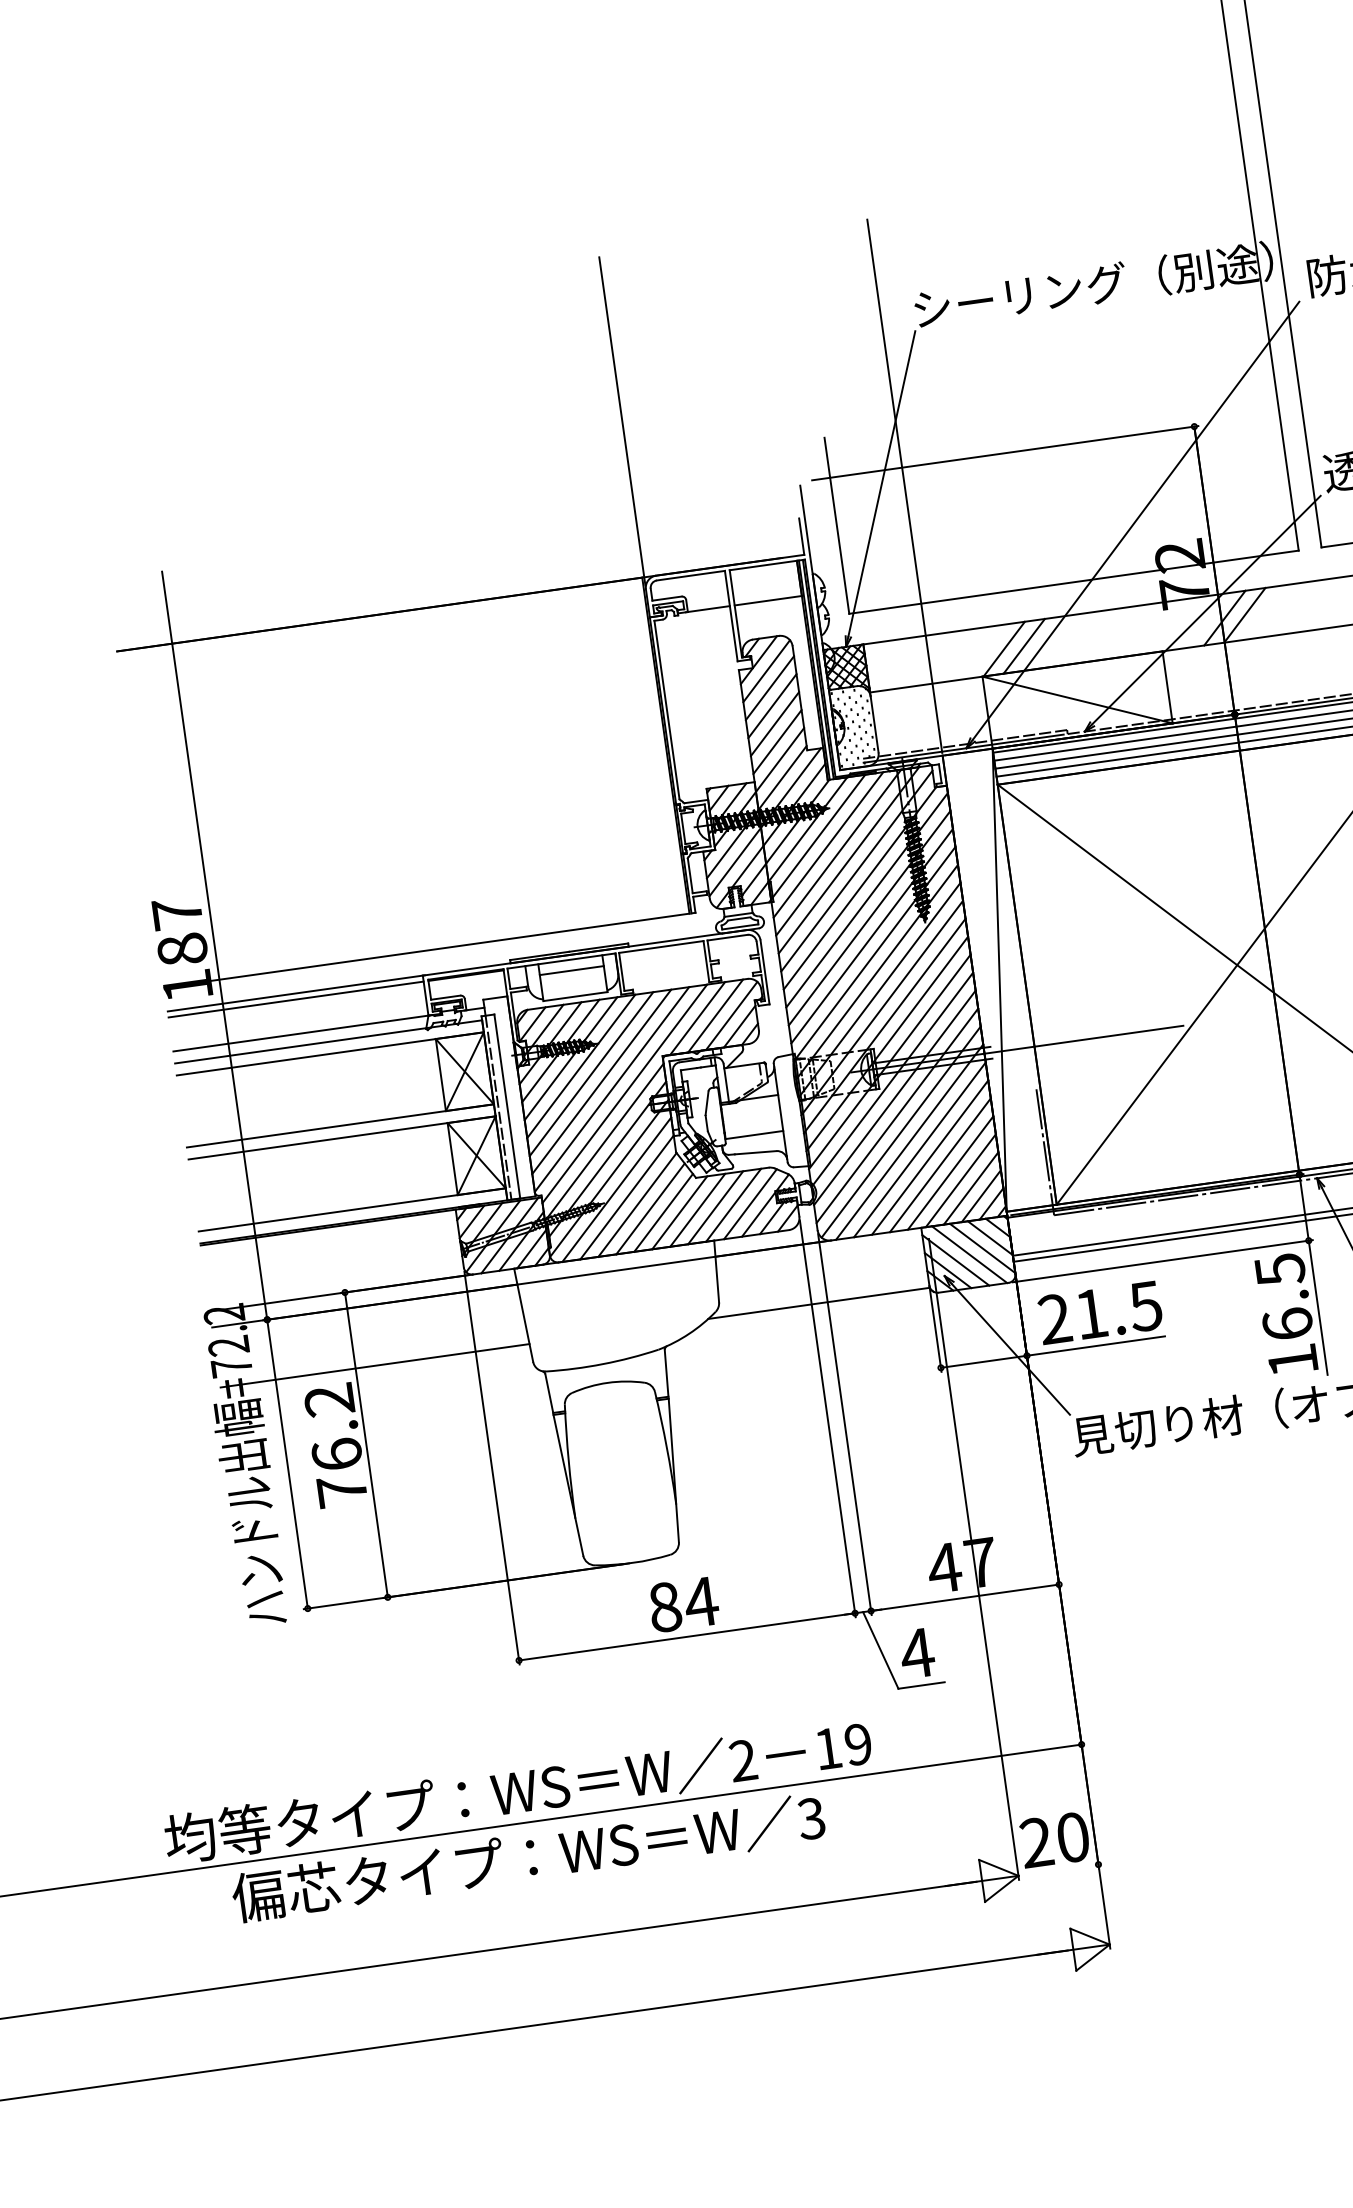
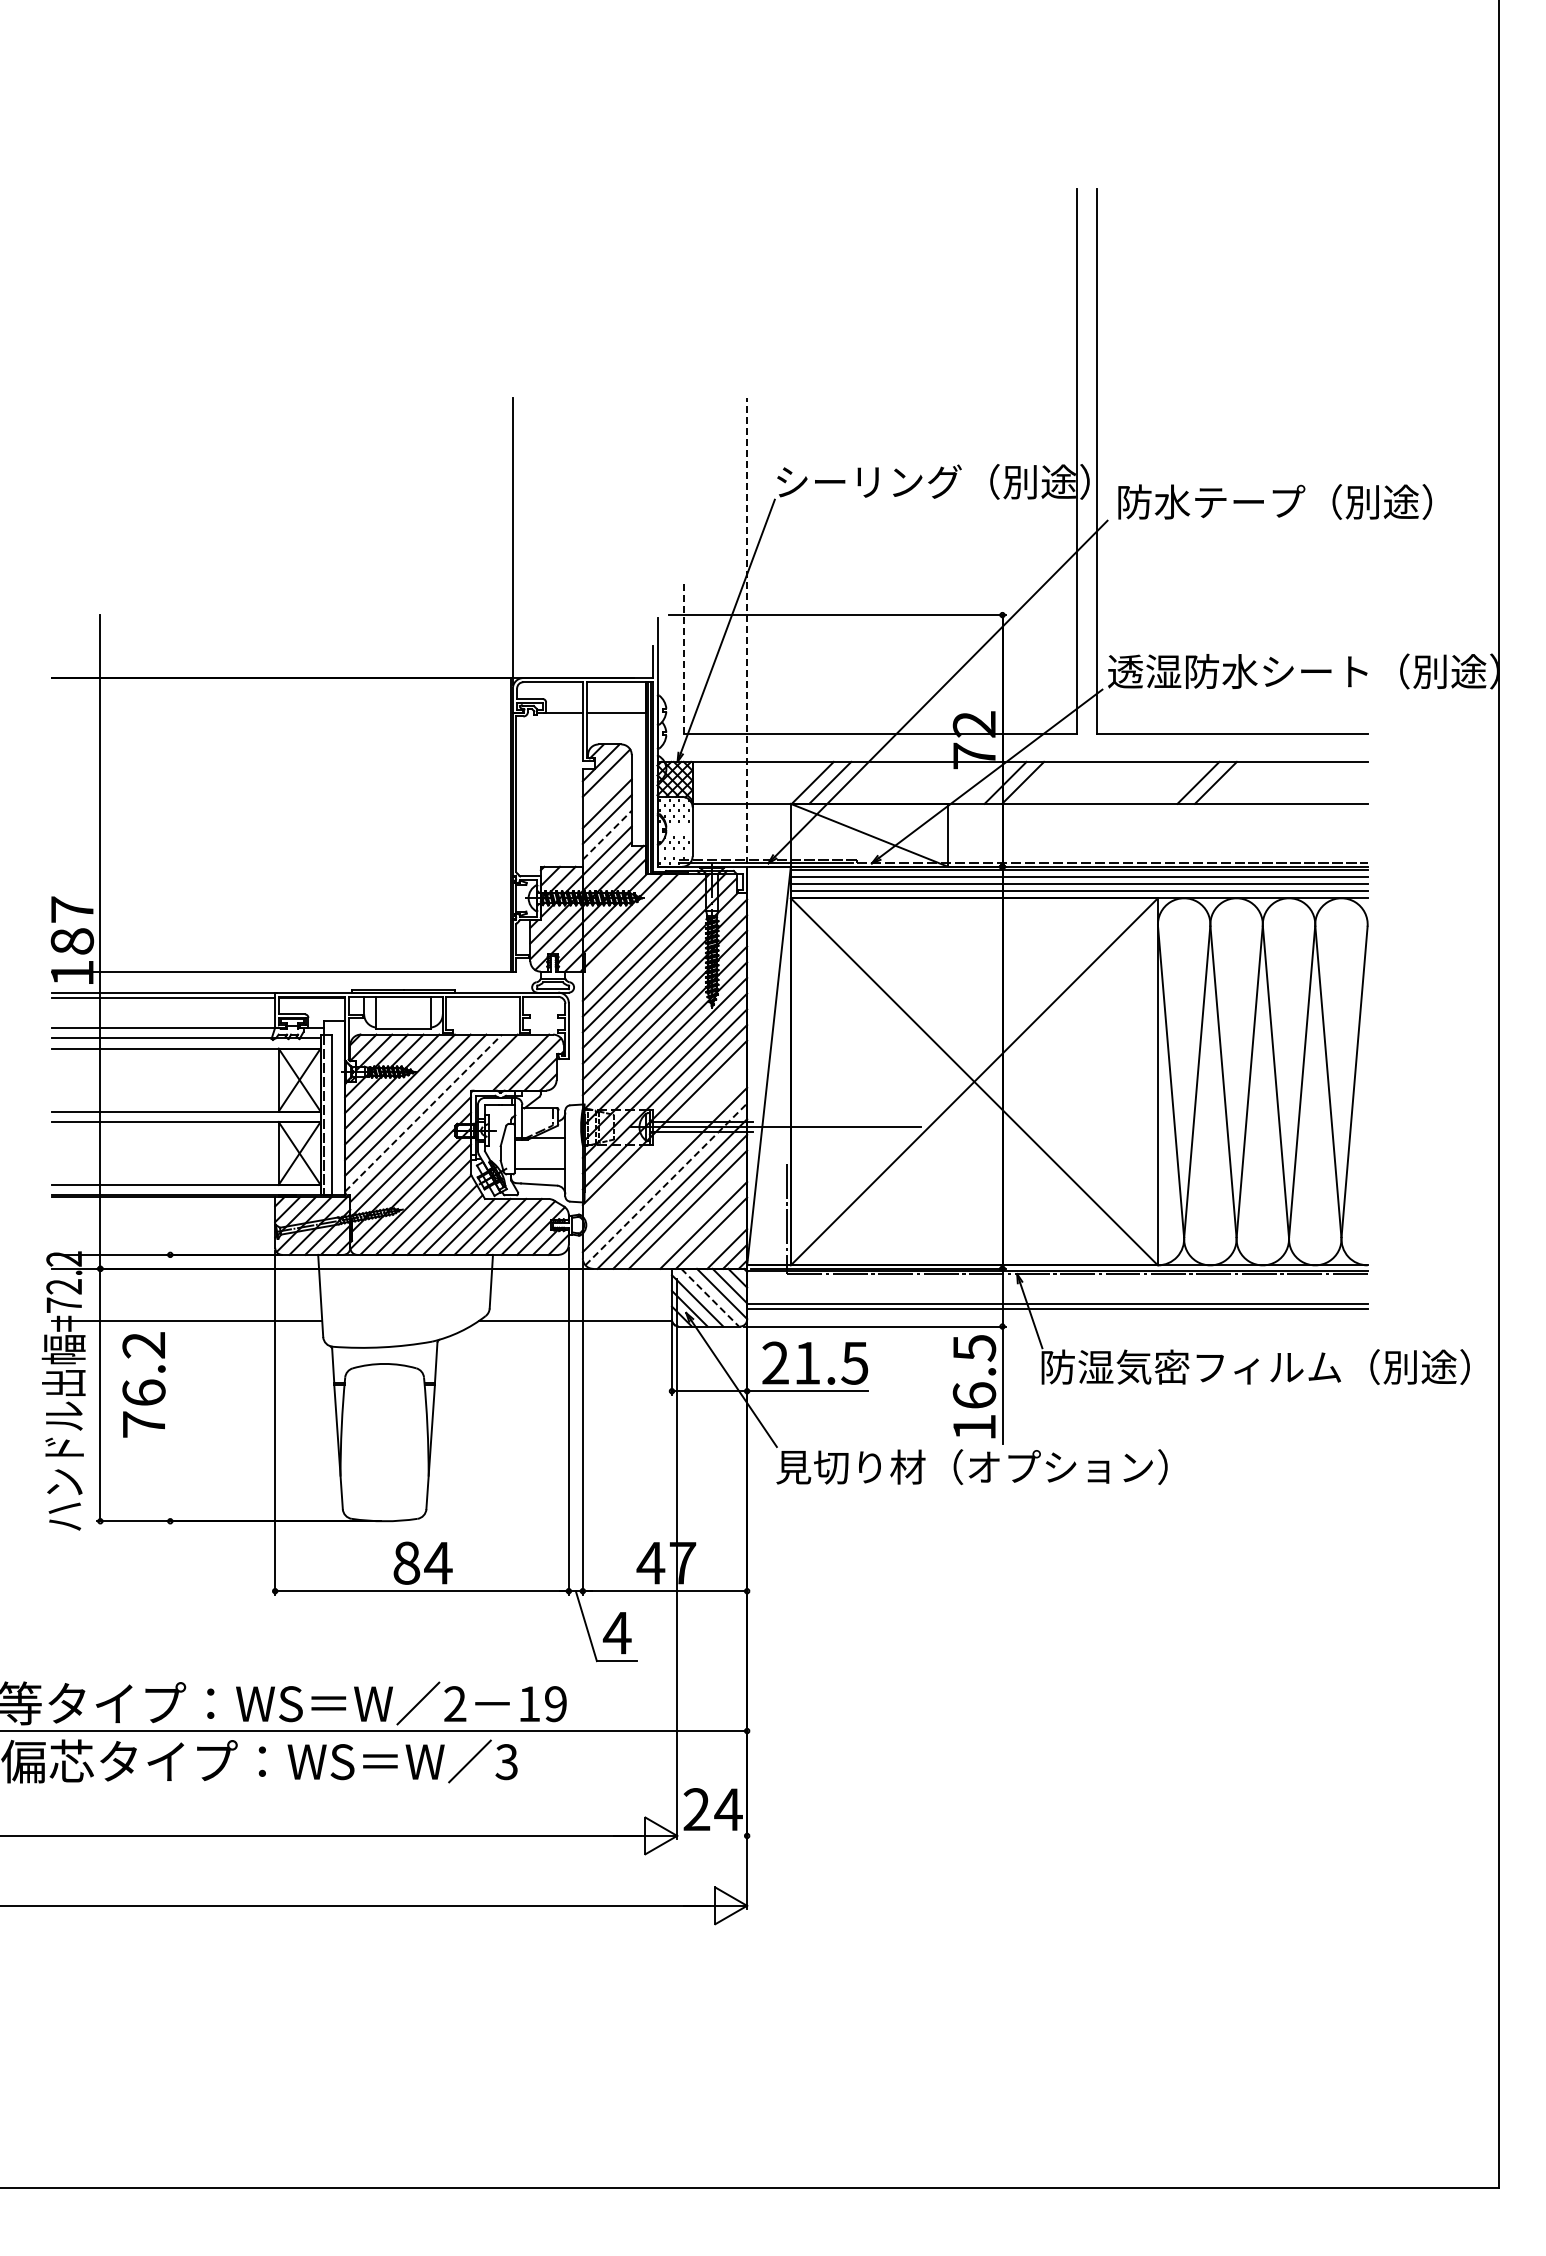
line: (905, 485) -> (747, 630), solid -> dashed
line: (837, 526) -> (684, 657), solid -> dashed
line: (768, 687) -> (606, 787), removed
line: (777, 742) -> (607, 835), solid -> dashed
line: (828, 844) -> (638, 929), removed
line: (571, 970) -> (403, 1006), removed
line: (697, 1018) -> (505, 1062), removed
line: (891, 1079) -> (664, 1138), removed
line: (611, 1090) -> (423, 1113), solid -> dashed
line: (894, 1098) -> (664, 1154), removed
line: (901, 1132) -> (666, 1184), solid -> dashed
line: (939, 1165) -> (695, 1217), removed
line: (971, 1187) -> (719, 1240), removed
line: (969, 1254) -> (710, 1297), solid -> dashed
line: (366, 1444) -> (170, 1387), removed
text: (1072, 1837) -> (728, 1809), 20 -> 24

